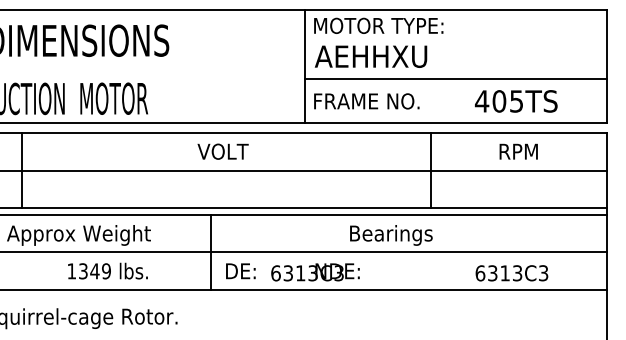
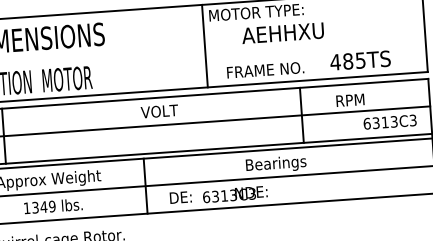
text: (370, 56) -> (282, 33), moved
line: (456, 79) -> (315, 47), removed
text: (366, 101) -> (265, 70), moved
text: (499, 101) -> (348, 61), 405TS -> 485TS
text: (222, 151) -> (159, 111), moved
text: (518, 151) -> (350, 100), moved
text: (107, 270) -> (53, 205), moved
text: (292, 272) -> (218, 195), moved
text: (511, 273) -> (389, 122), moved

